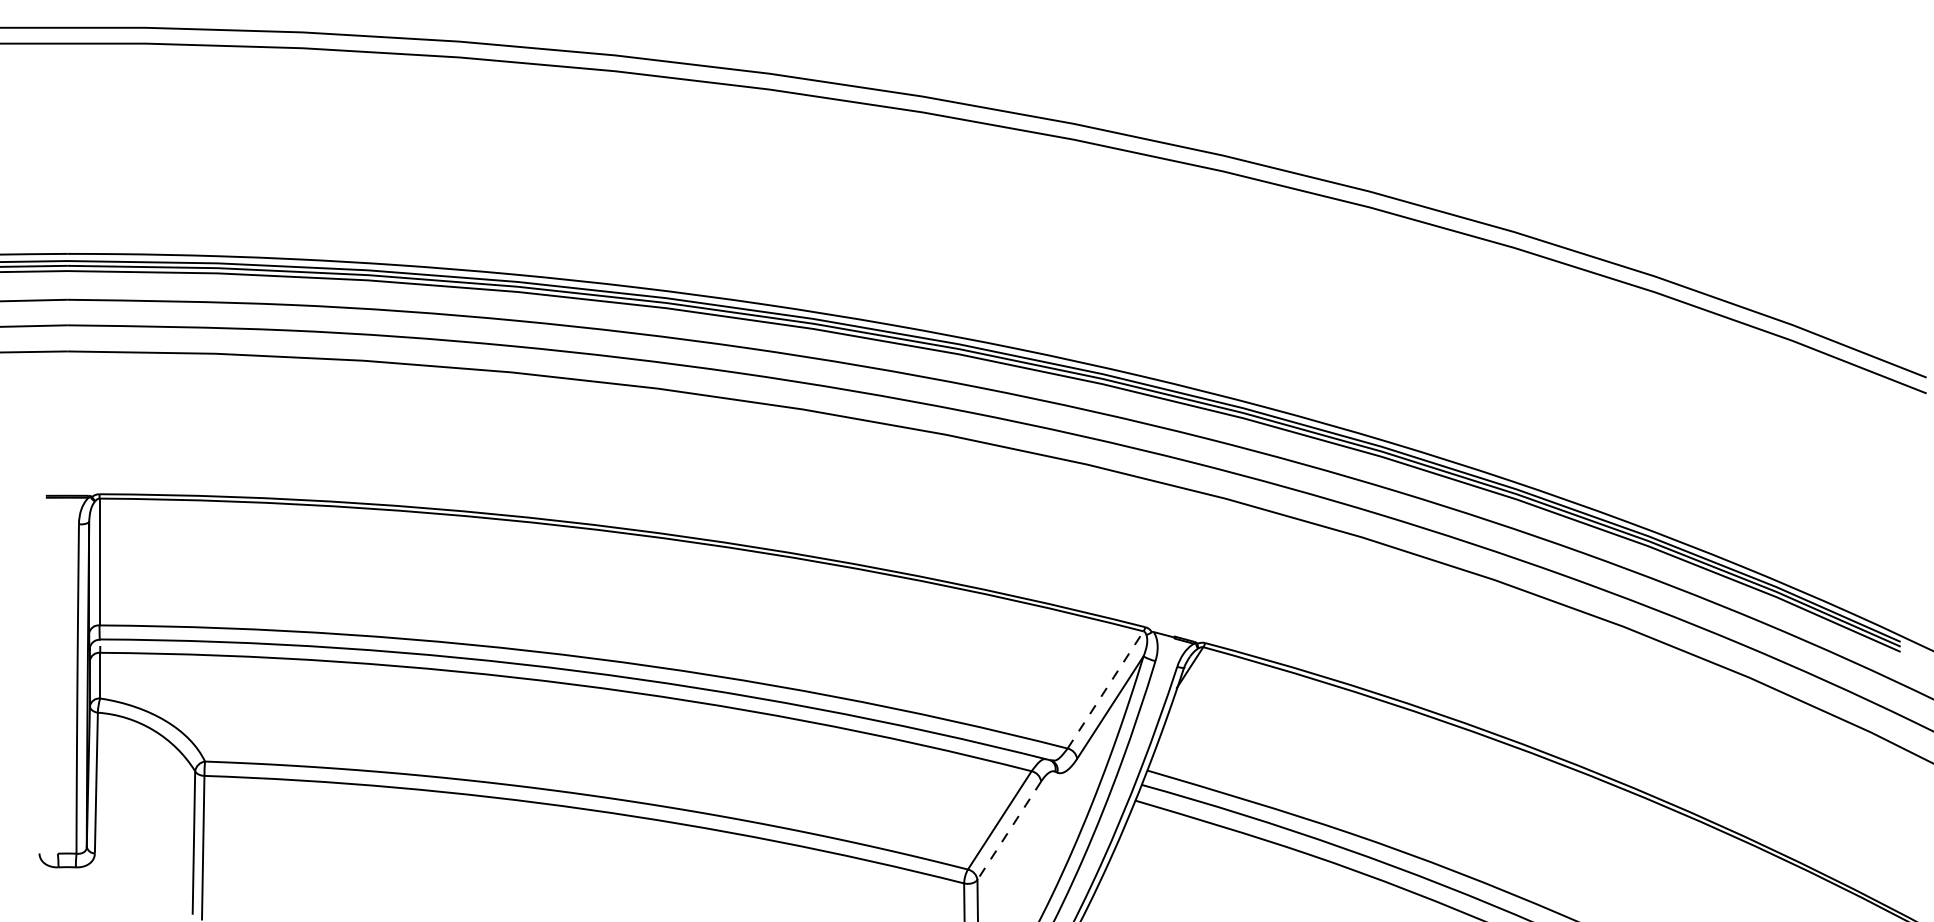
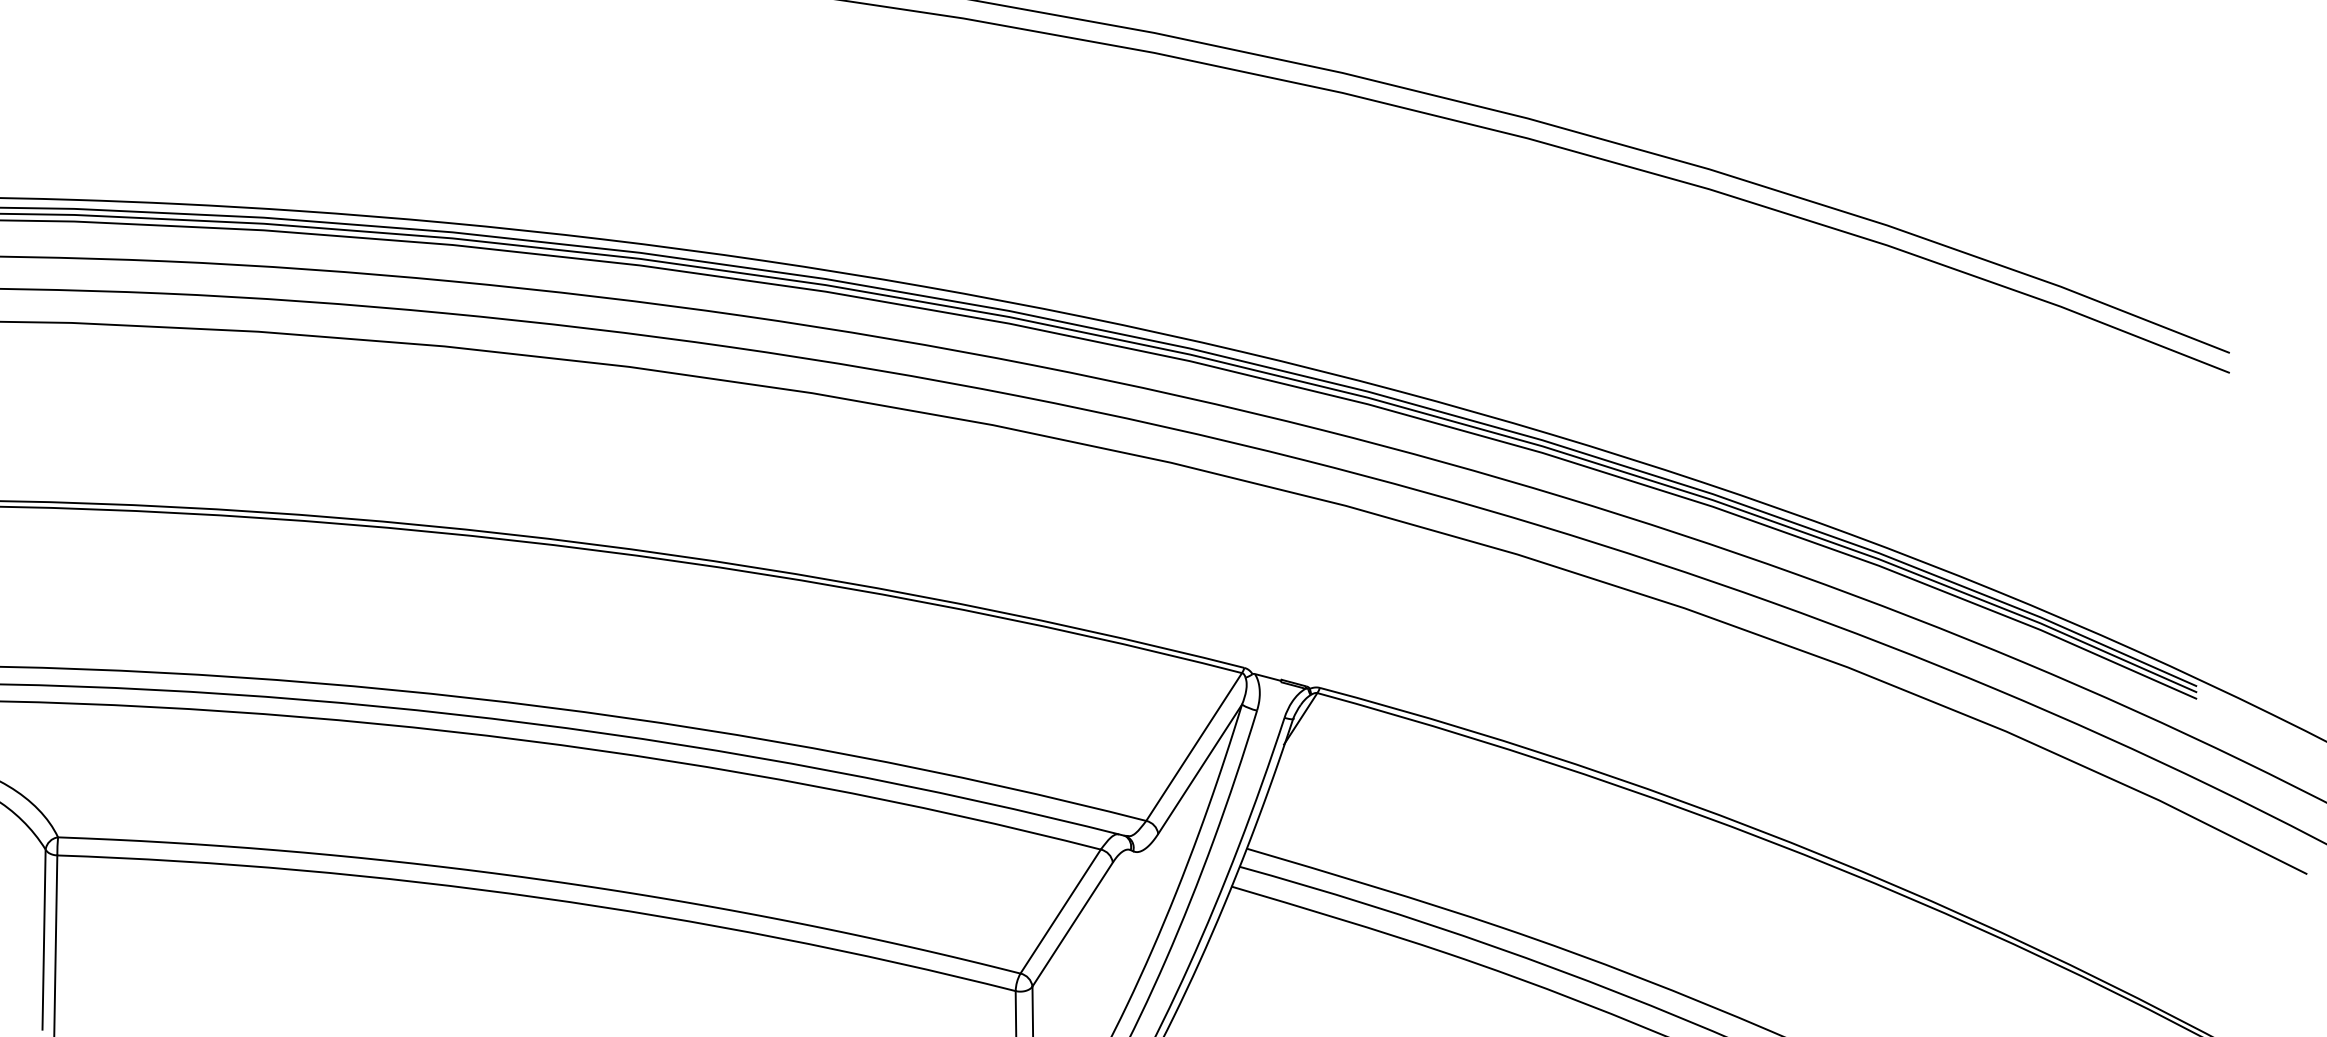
line: (1105, 689) -> (1194, 746), dashed -> solid
line: (1009, 830) -> (1072, 924), dashed -> solid

